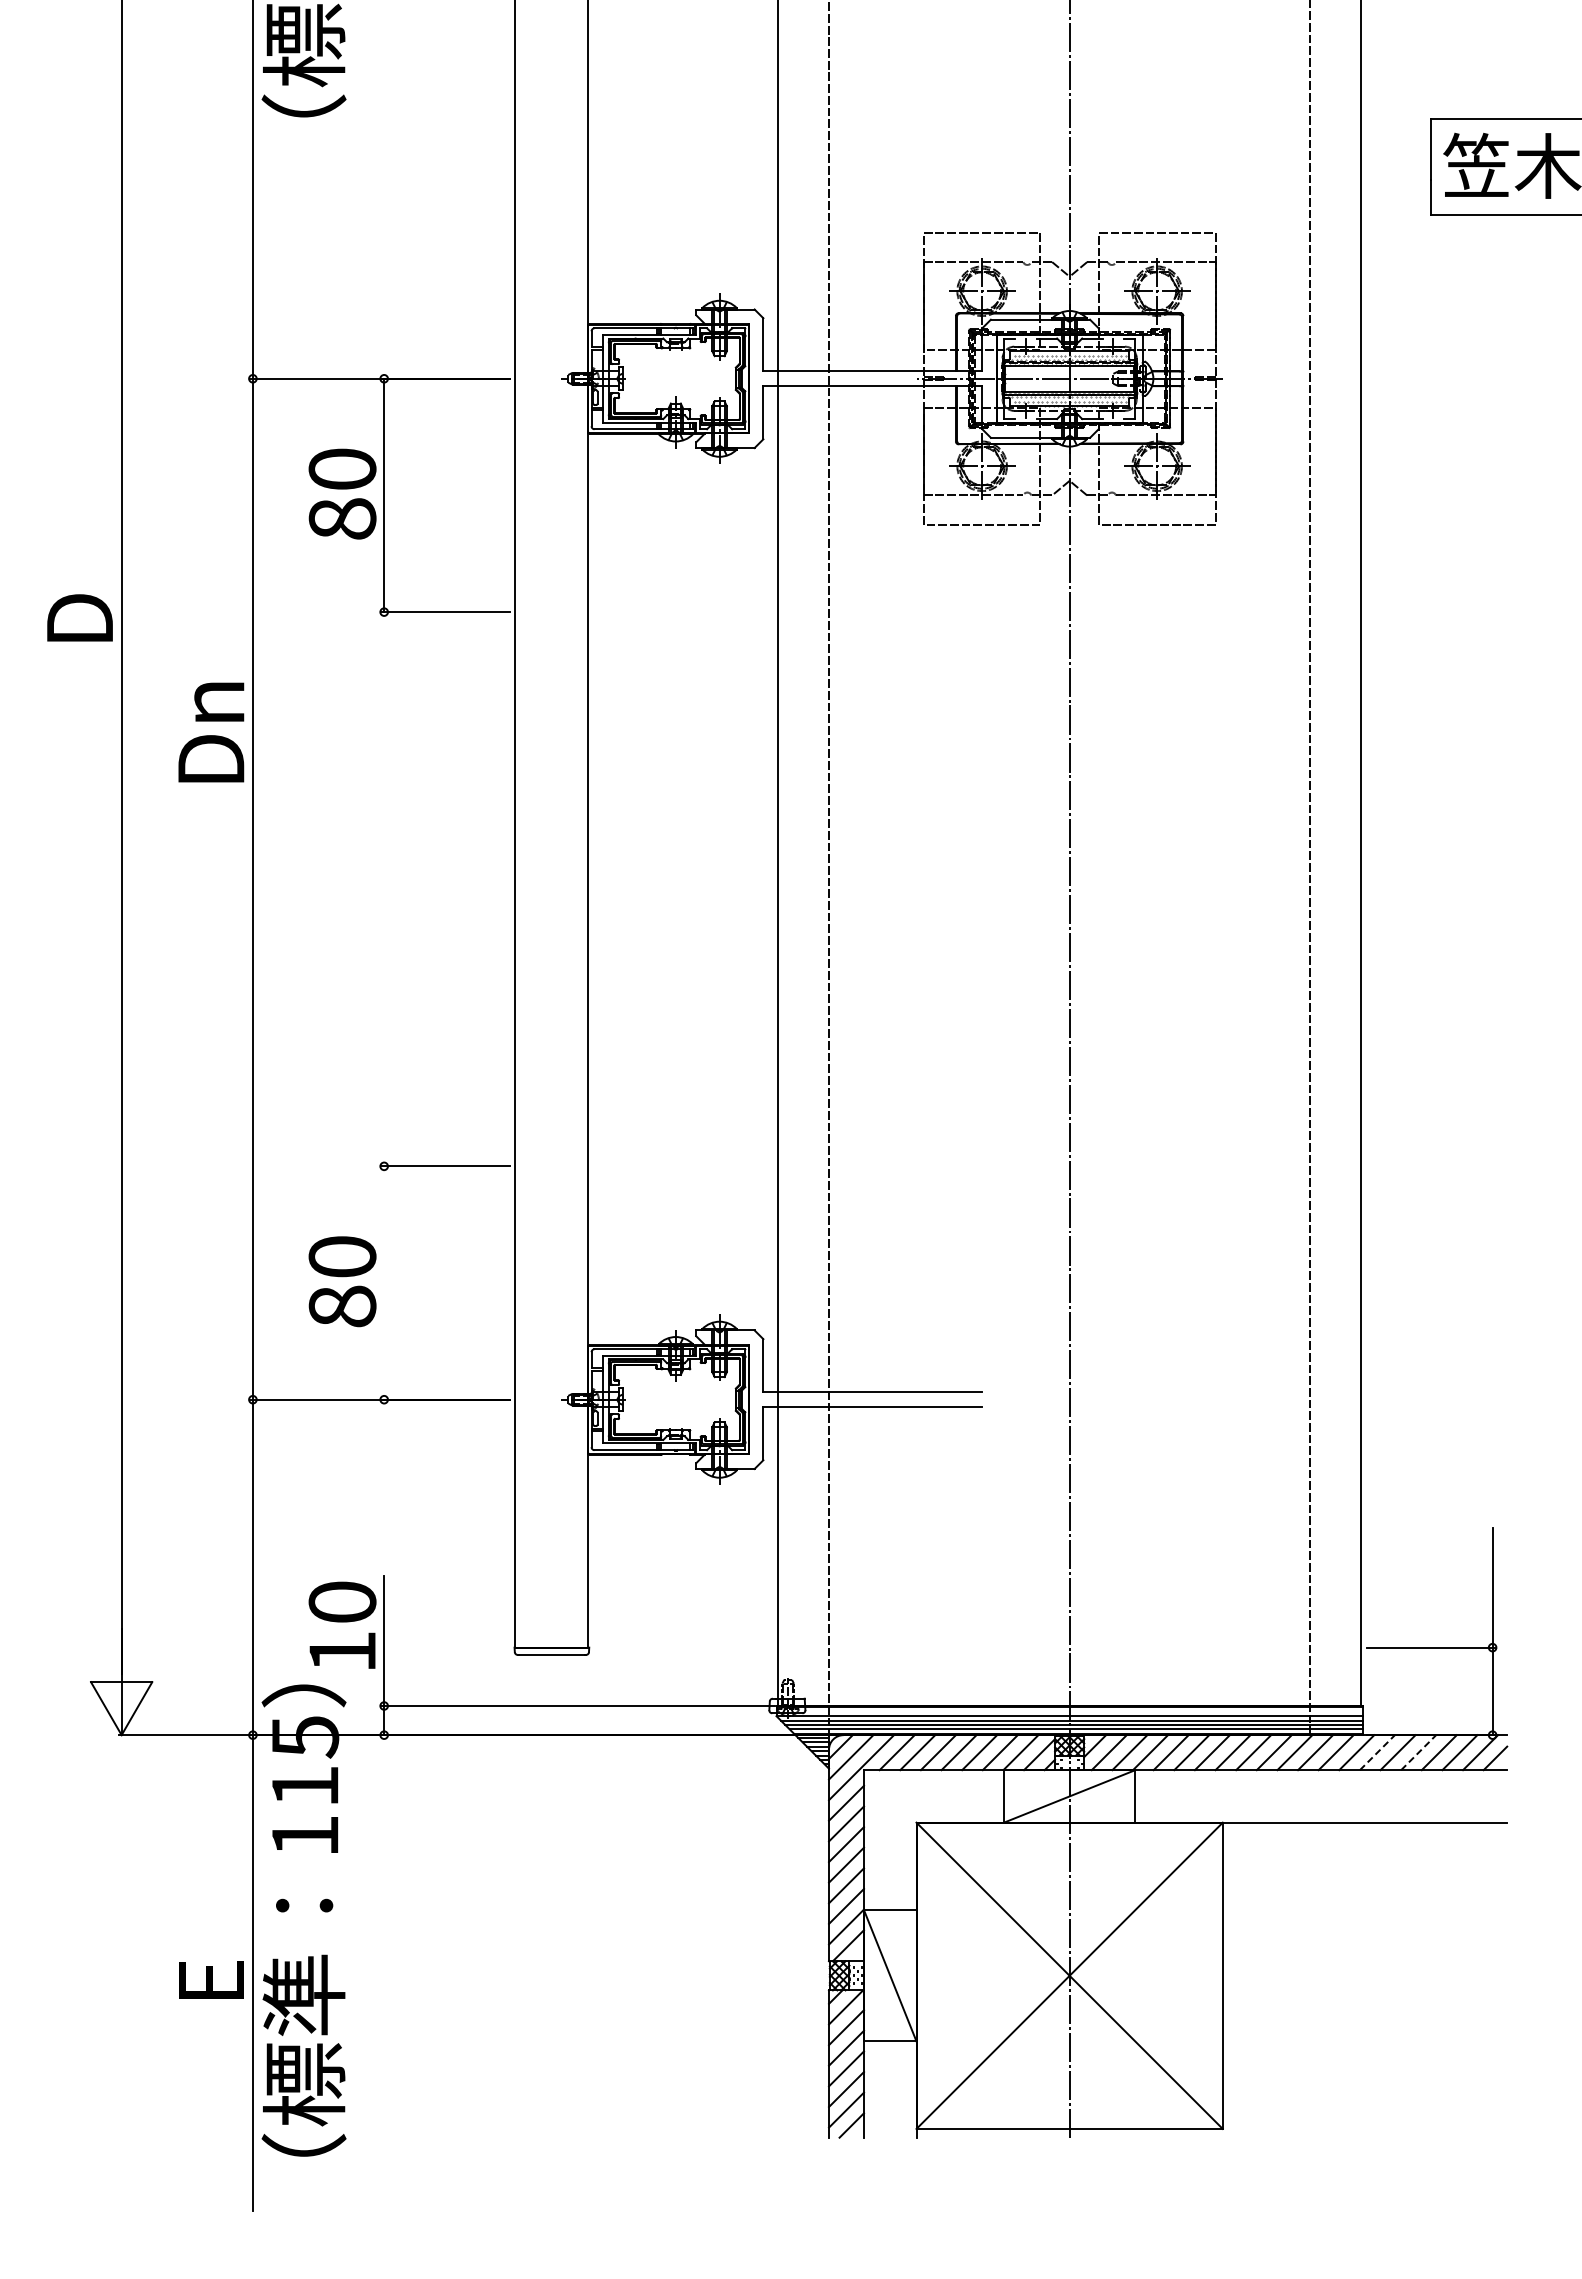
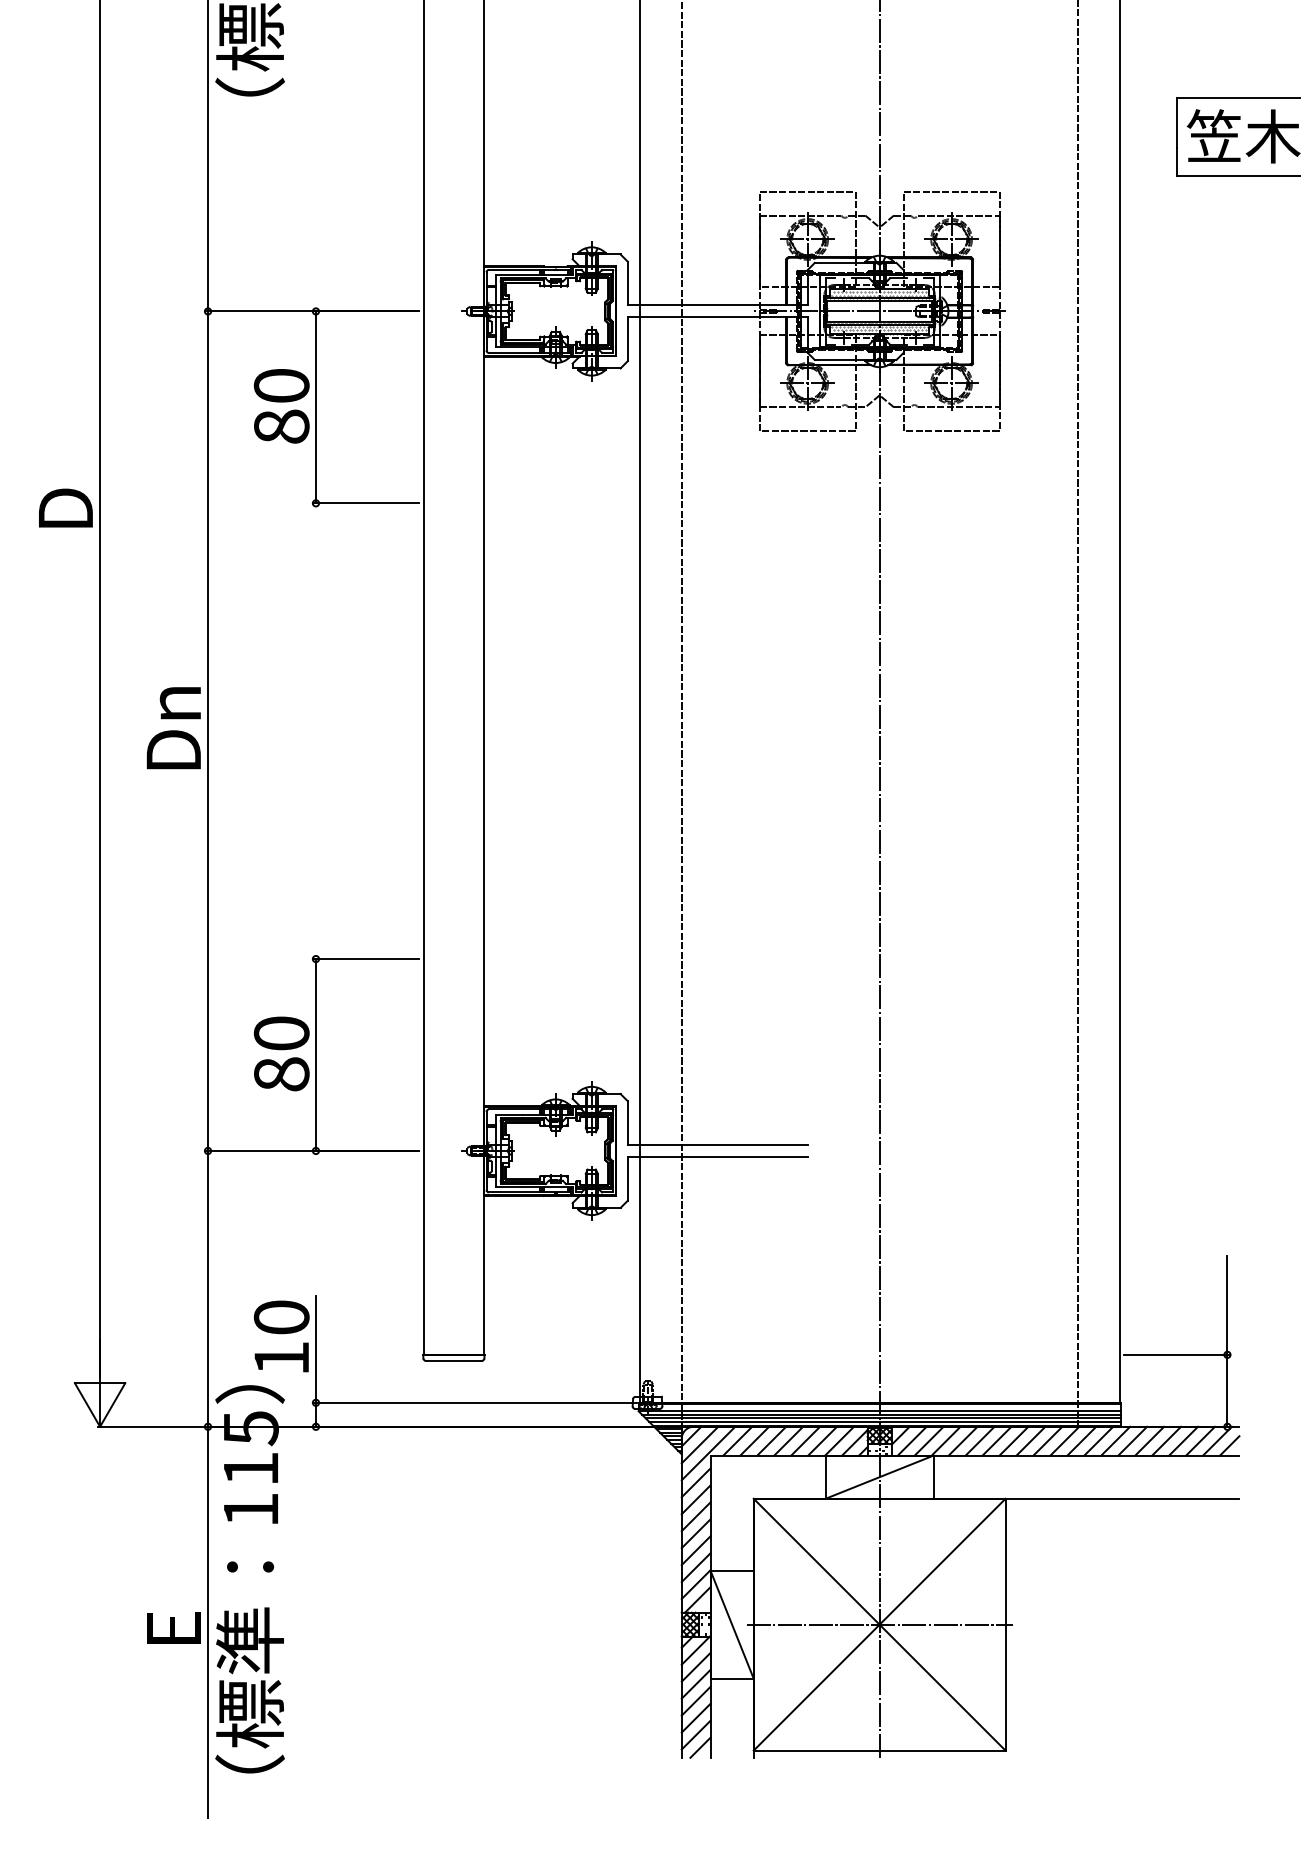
text: (211, 732) -> (173, 728), moved
line: (384, 1282) -> (316, 1054), added
line: (1377, 1752) -> (1132, 1441), dashed -> solid
line: (1418, 1752) -> (1166, 1441), dashed -> solid
line: (1069, 1975) -> (879, 1624), added

